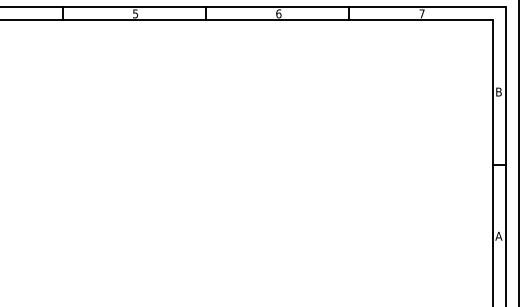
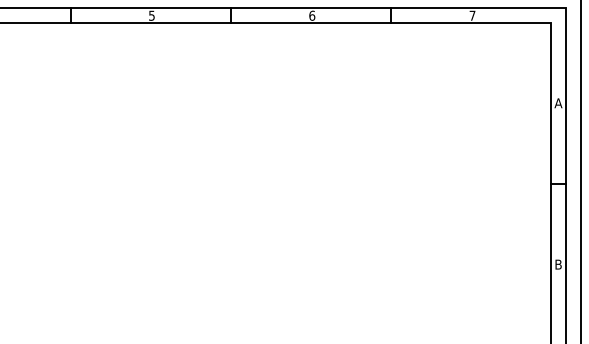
text: (498, 92) -> (558, 103), B -> A
text: (498, 236) -> (558, 264), A -> B

